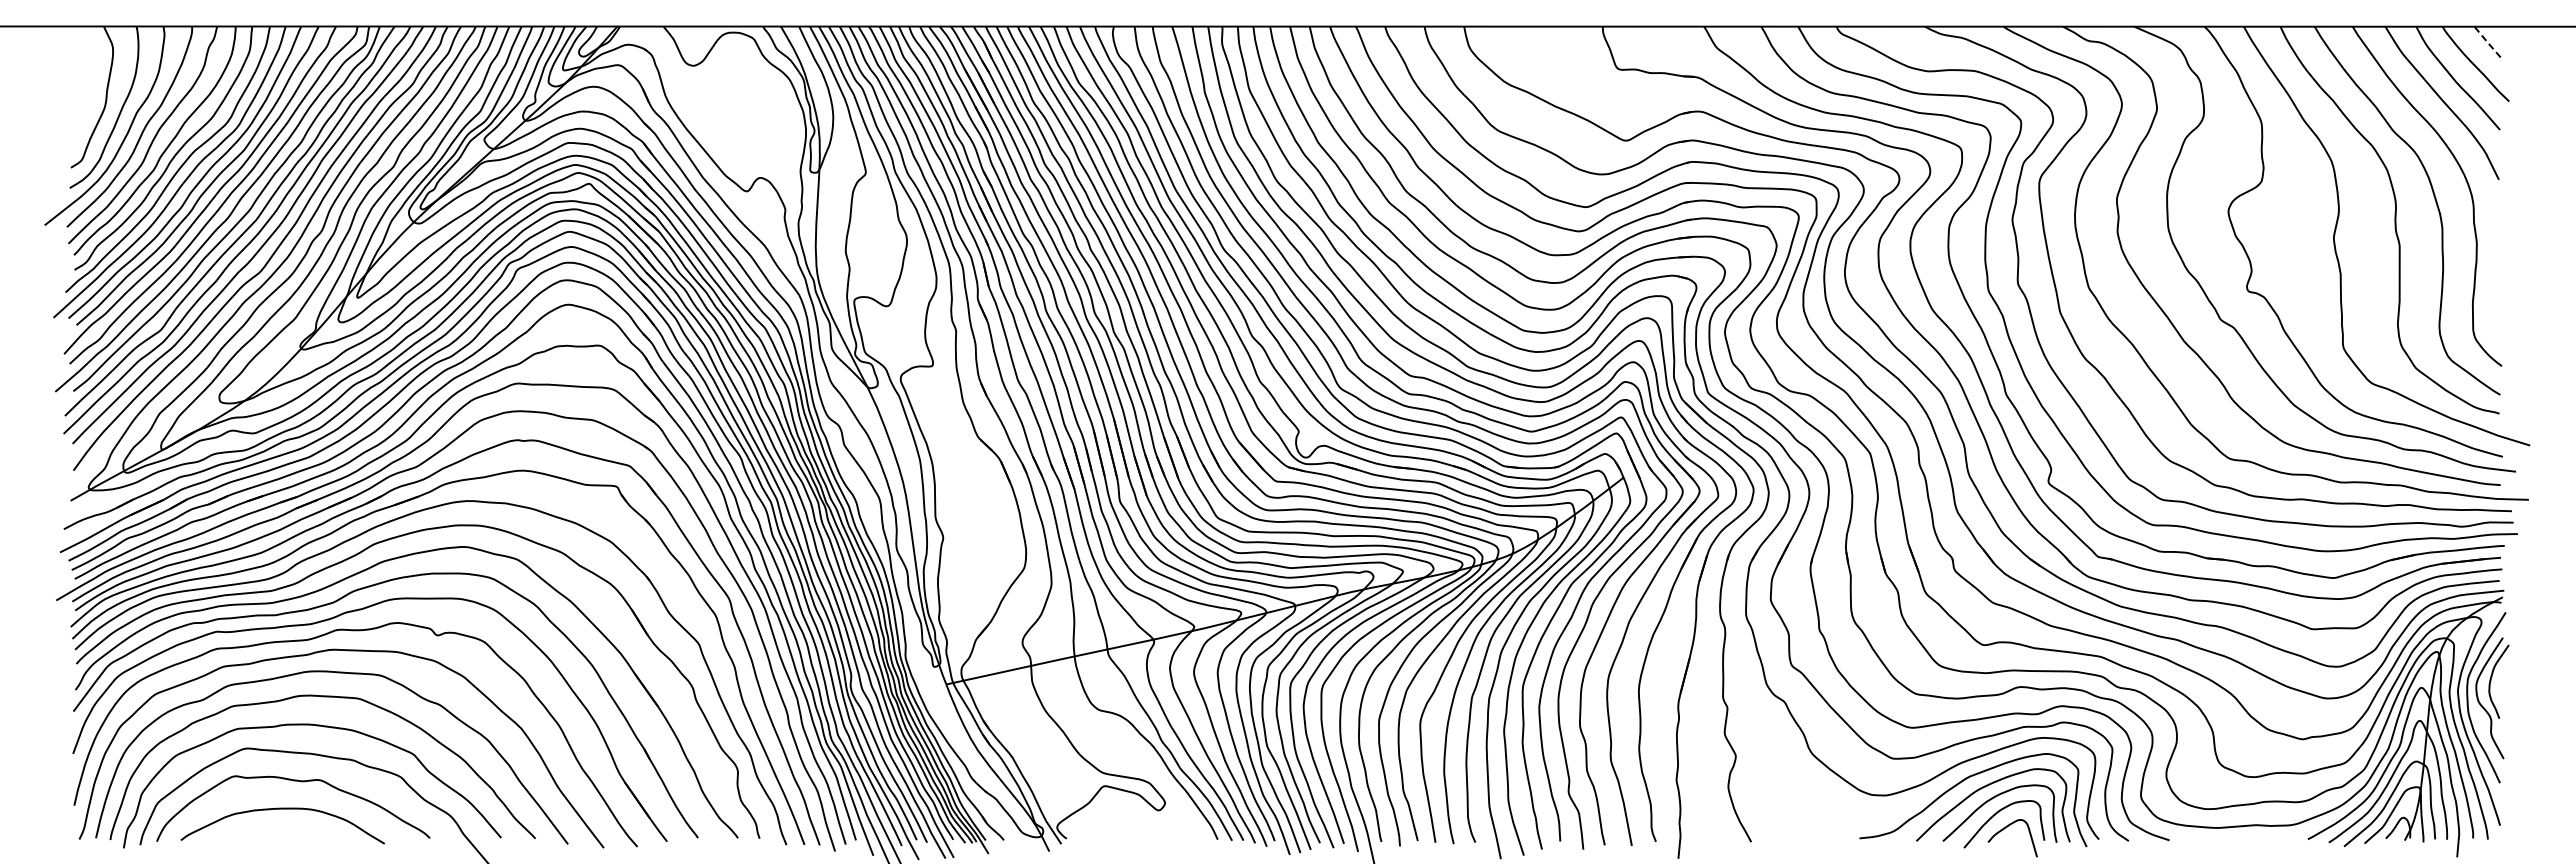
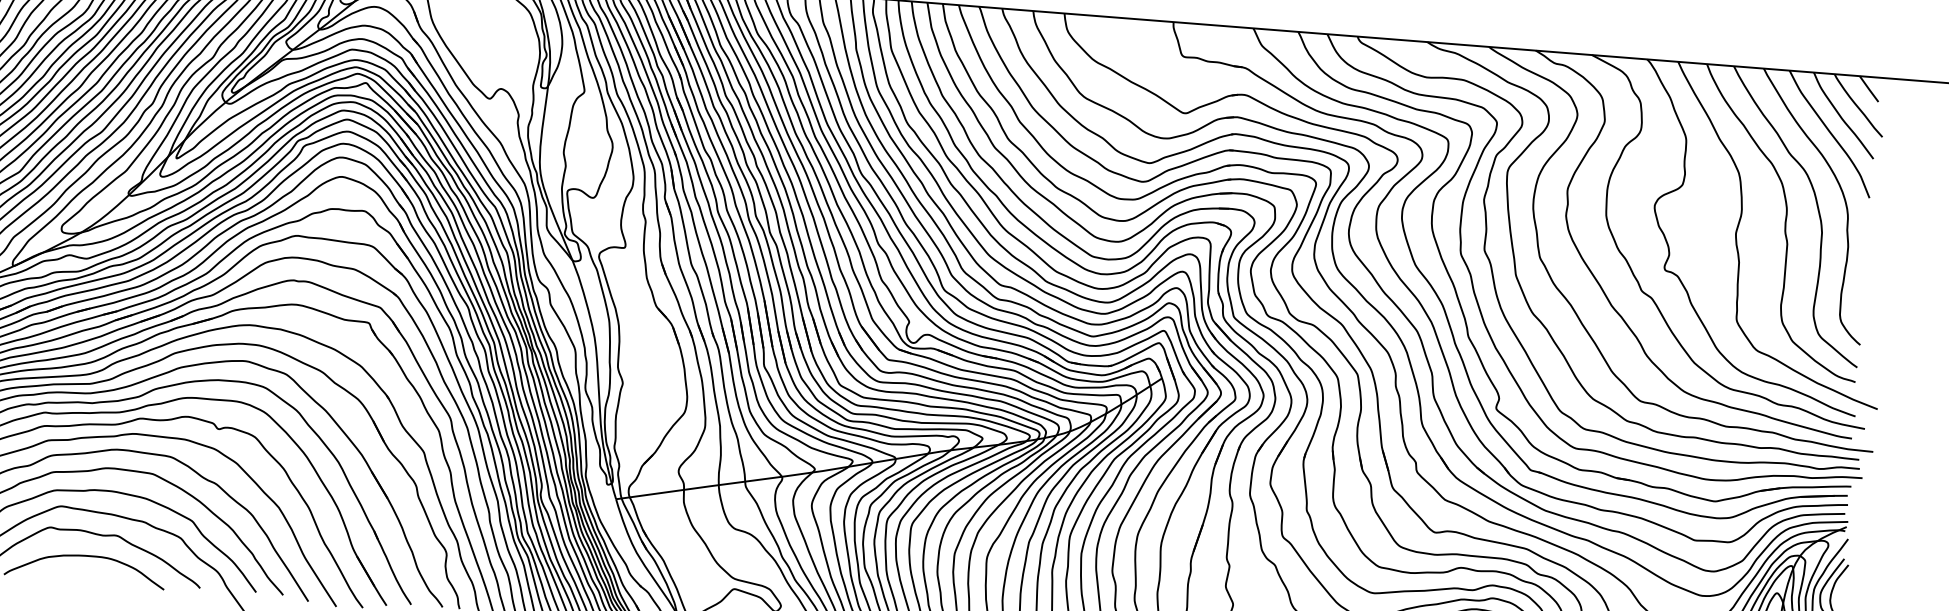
line: (2487, 42) -> (1869, 89), dashed -> solid

